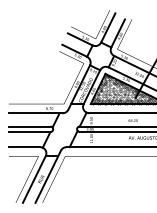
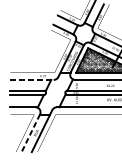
line: (35, 113) -> (31, 80), solid -> dashed
line: (34, 179) -> (31, 133), solid -> dashed

